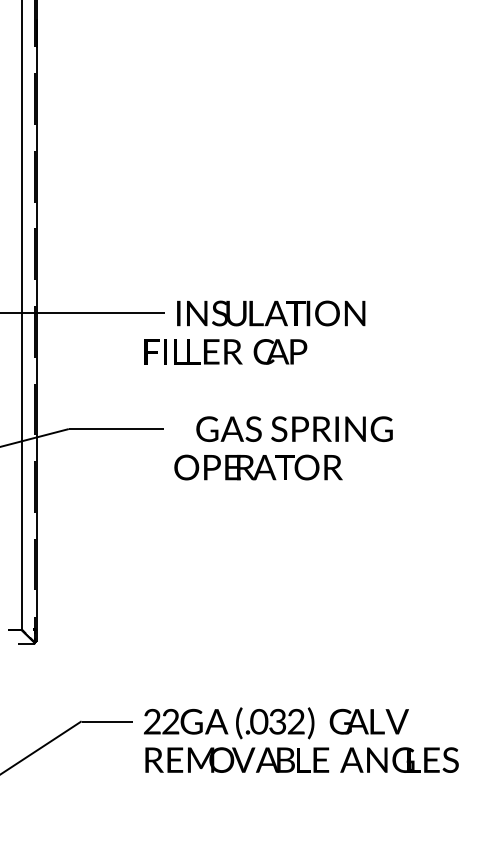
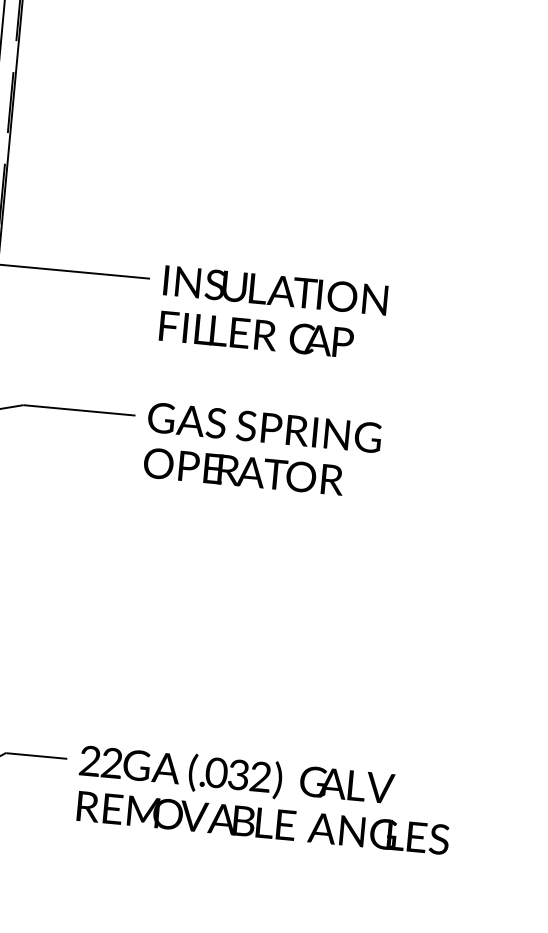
text: (225, 351) -> (256, 334), moved
text: (294, 428) -> (264, 426), moved

